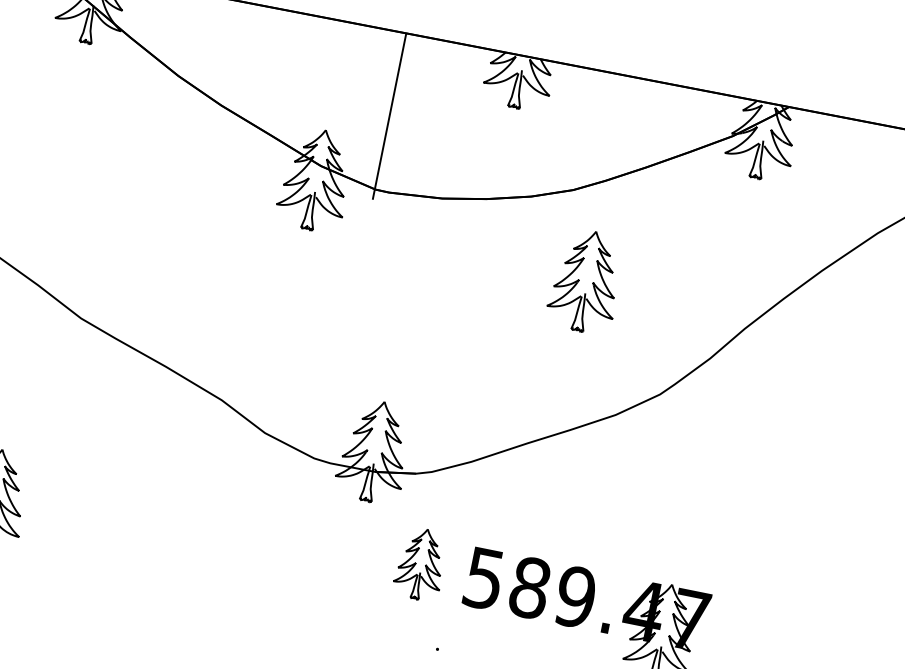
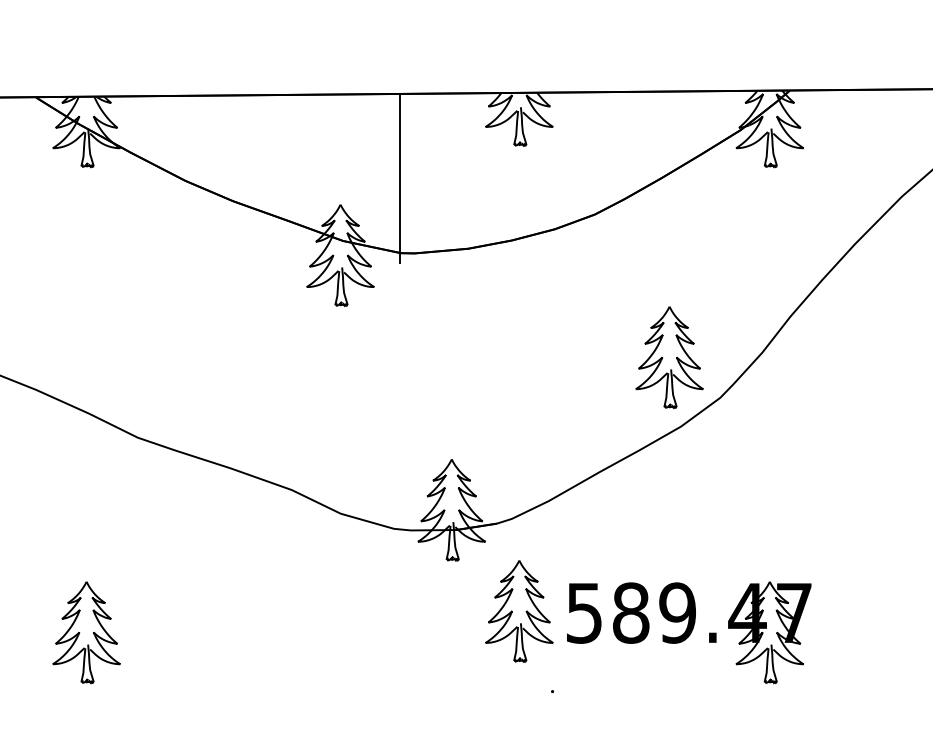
part: (586, 281) -> (669, 357), moved
part: (420, 564) -> (519, 611), size x1.43

